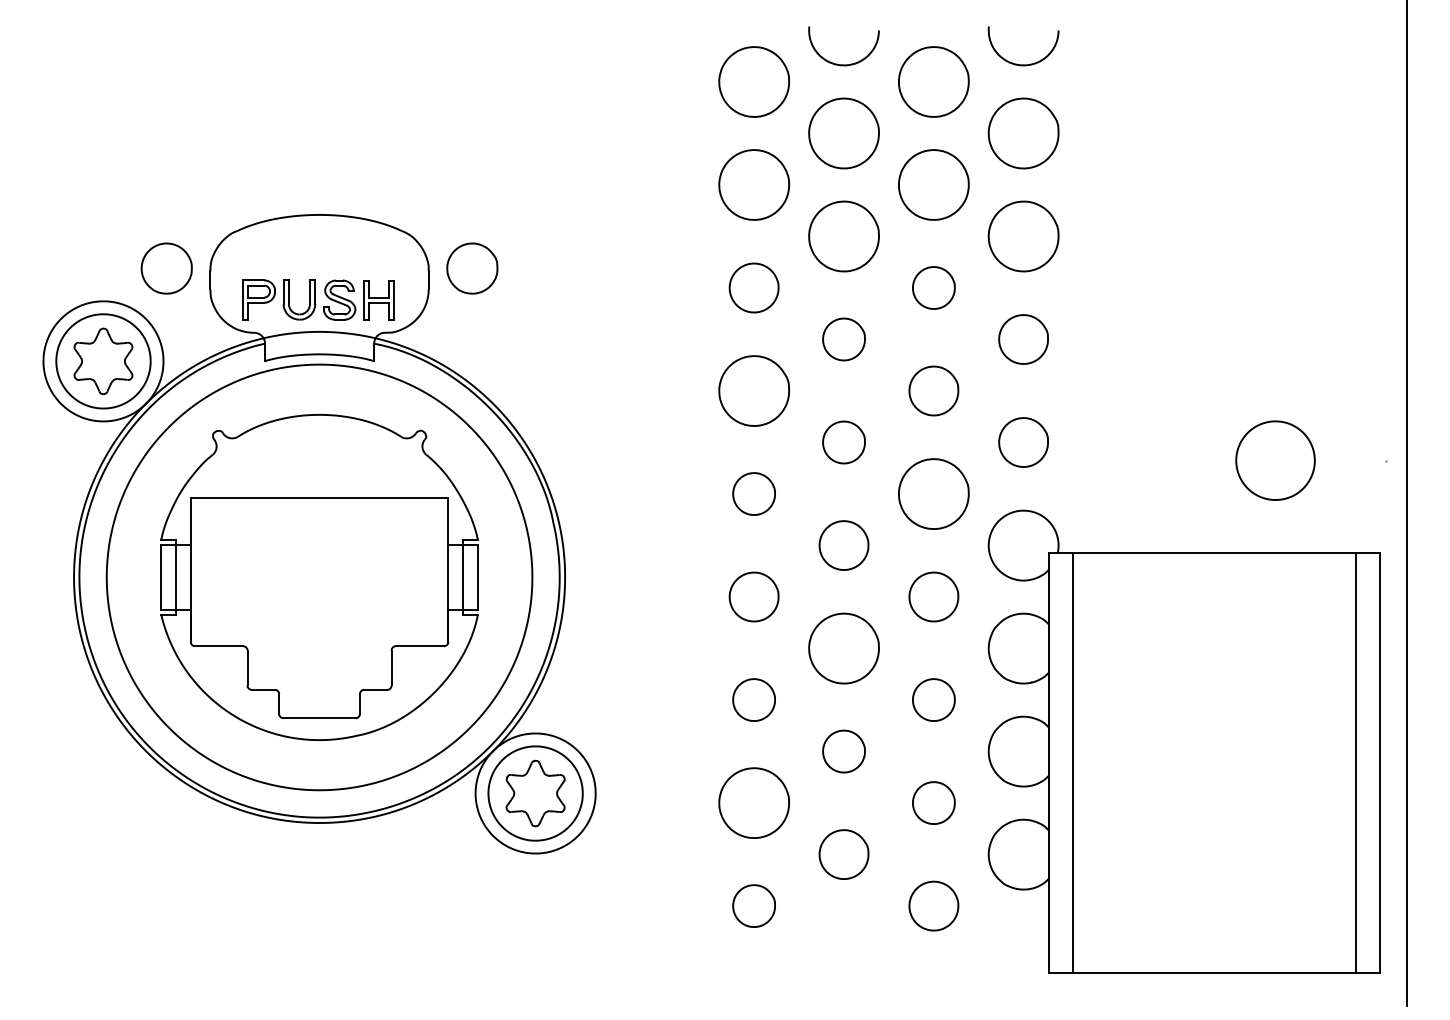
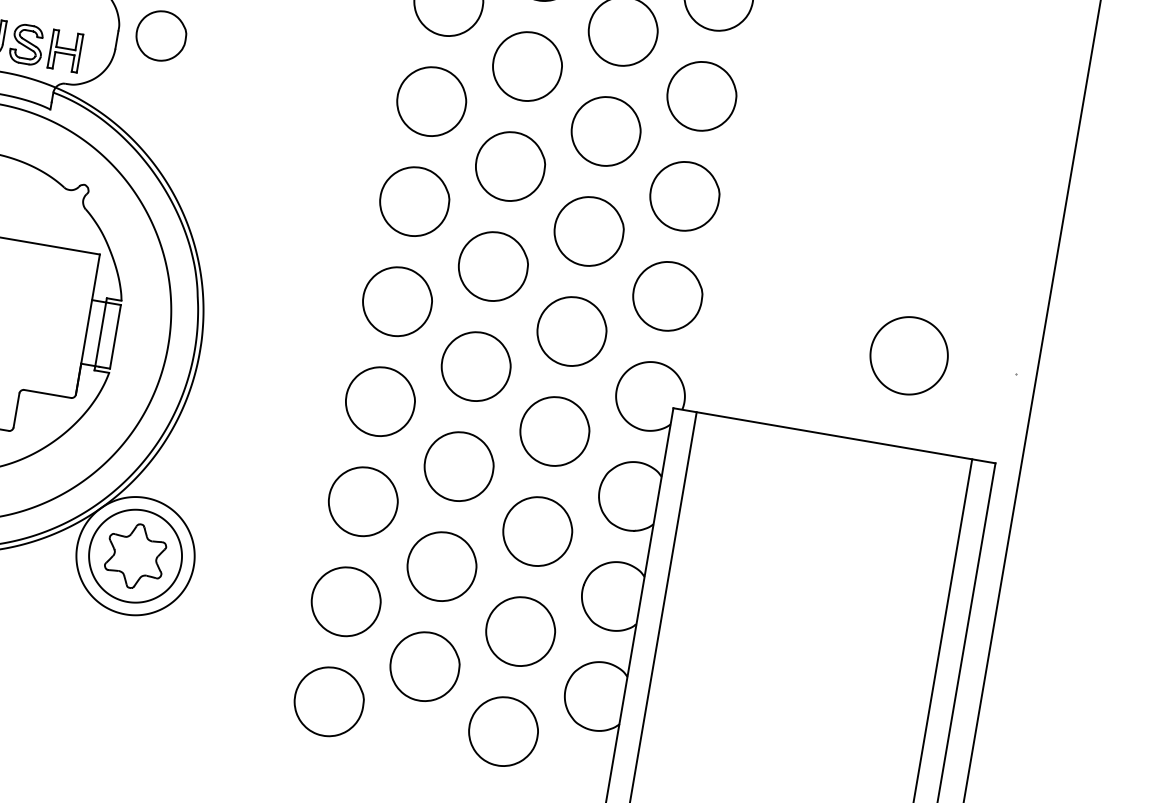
part: (753, 287) -> (431, 101), size x1.43
part: (933, 287) -> (605, 130), size x1.67
part: (843, 339) -> (509, 166), size x1.67
part: (1023, 339) -> (684, 196), size x1.43
part: (933, 390) -> (588, 230), size x1.43
part: (843, 442) -> (492, 266), size x1.67
part: (1023, 442) -> (667, 296), size x1.43
part: (753, 493) -> (396, 301), size x1.67
part: (843, 545) -> (475, 366), size x1.43
part: (753, 596) -> (379, 401), size x1.43
part: (933, 596) -> (554, 430), size x1.43
part: (753, 699) -> (362, 501), size x1.67
part: (933, 699) -> (537, 530), size x1.67
part: (843, 751) -> (441, 566), size x1.67
part: (933, 802) -> (520, 630), size x1.67
part: (843, 854) -> (424, 666), size x1.43
part: (753, 905) -> (328, 701), size x1.67
part: (933, 905) -> (503, 730), size x1.43

